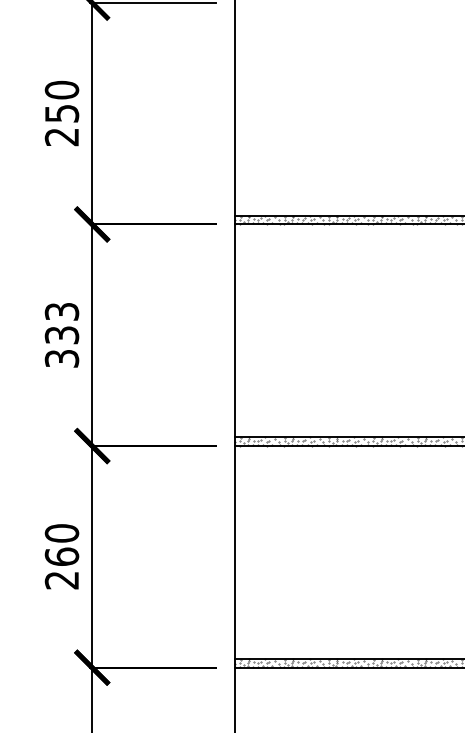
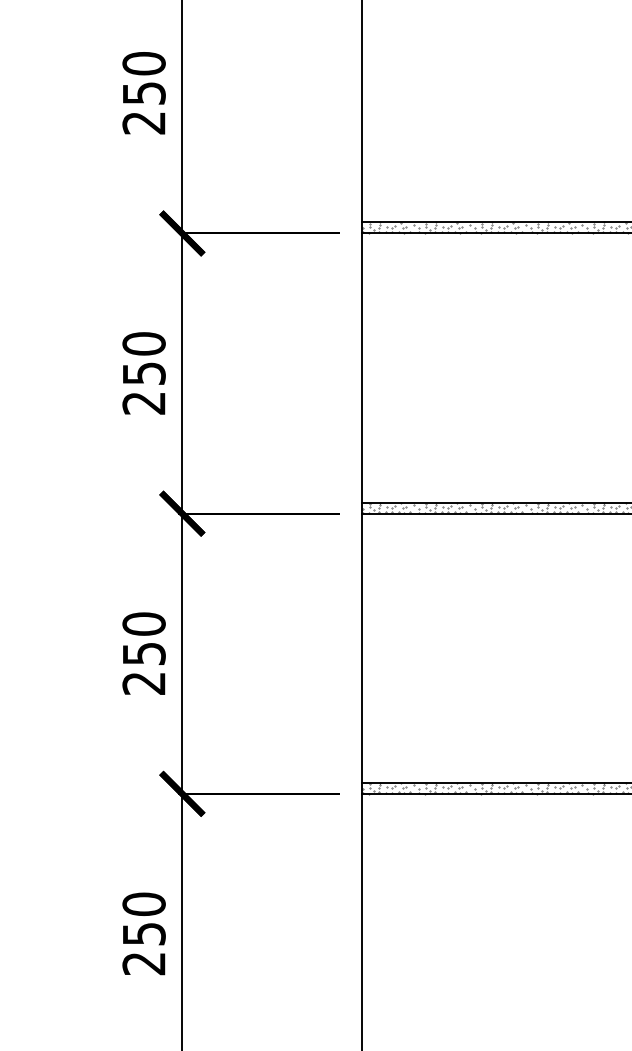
text: (61, 335) -> (143, 373), 333 -> 250
text: (61, 556) -> (143, 653), 260 -> 250

